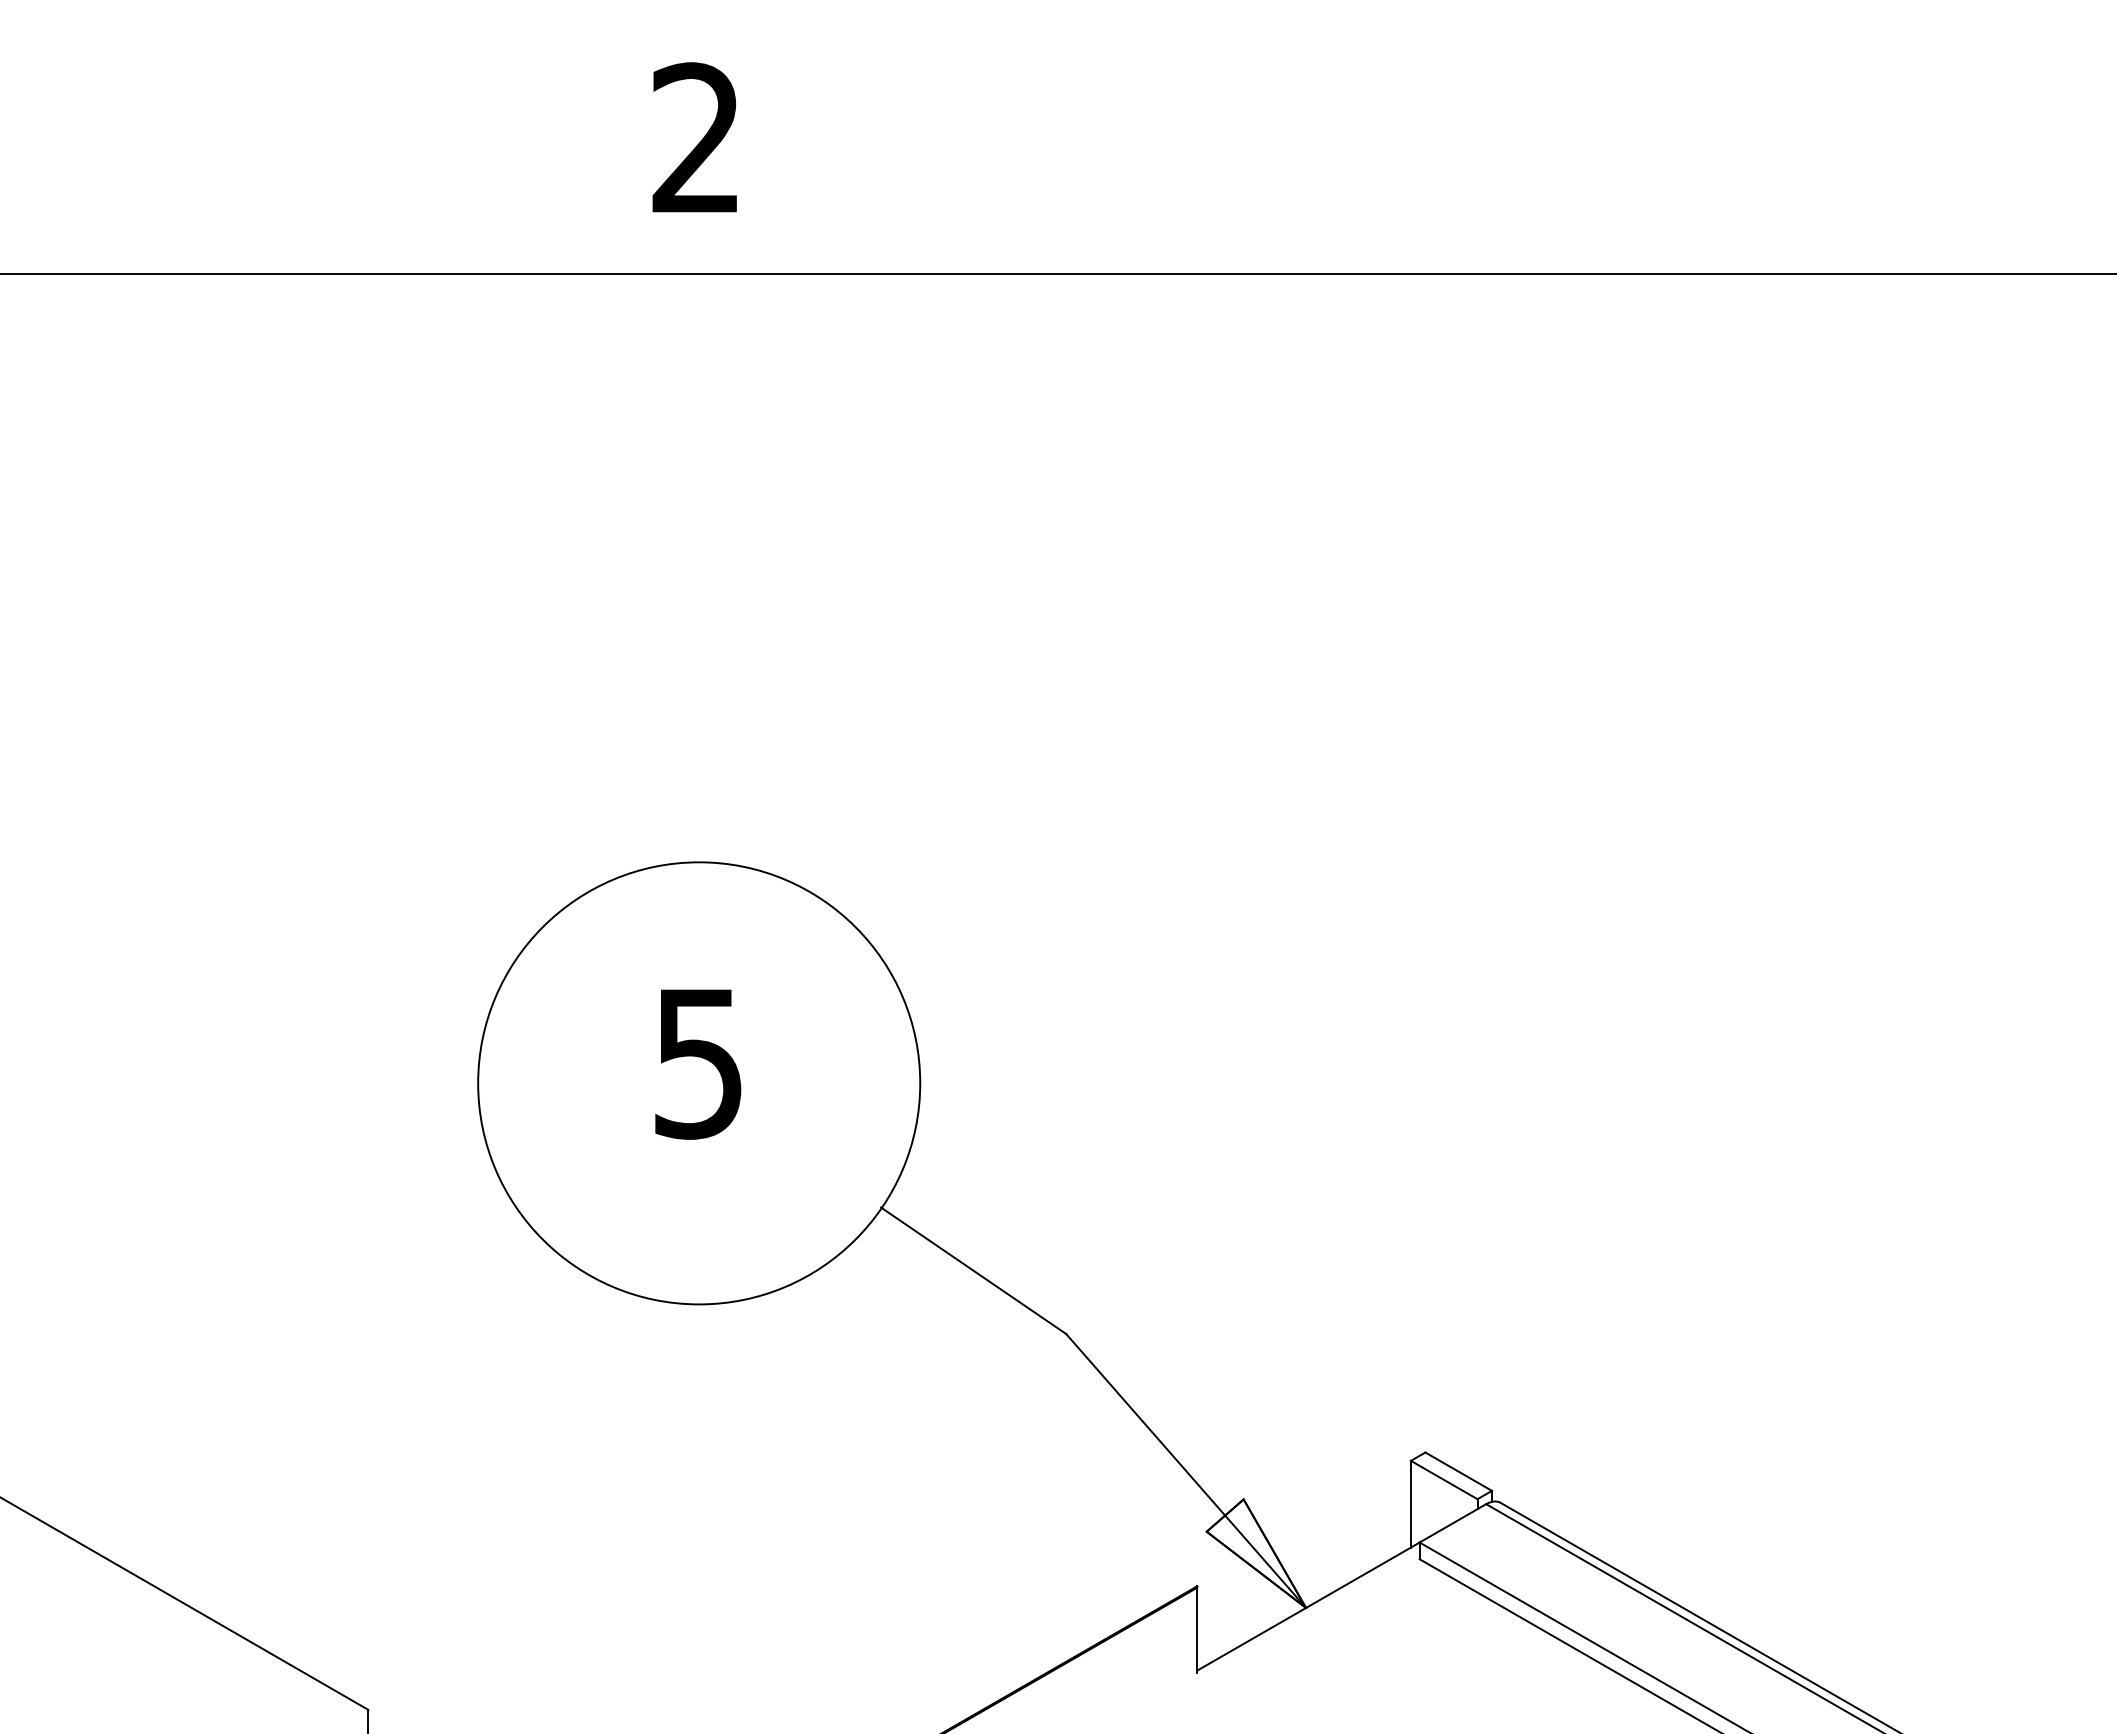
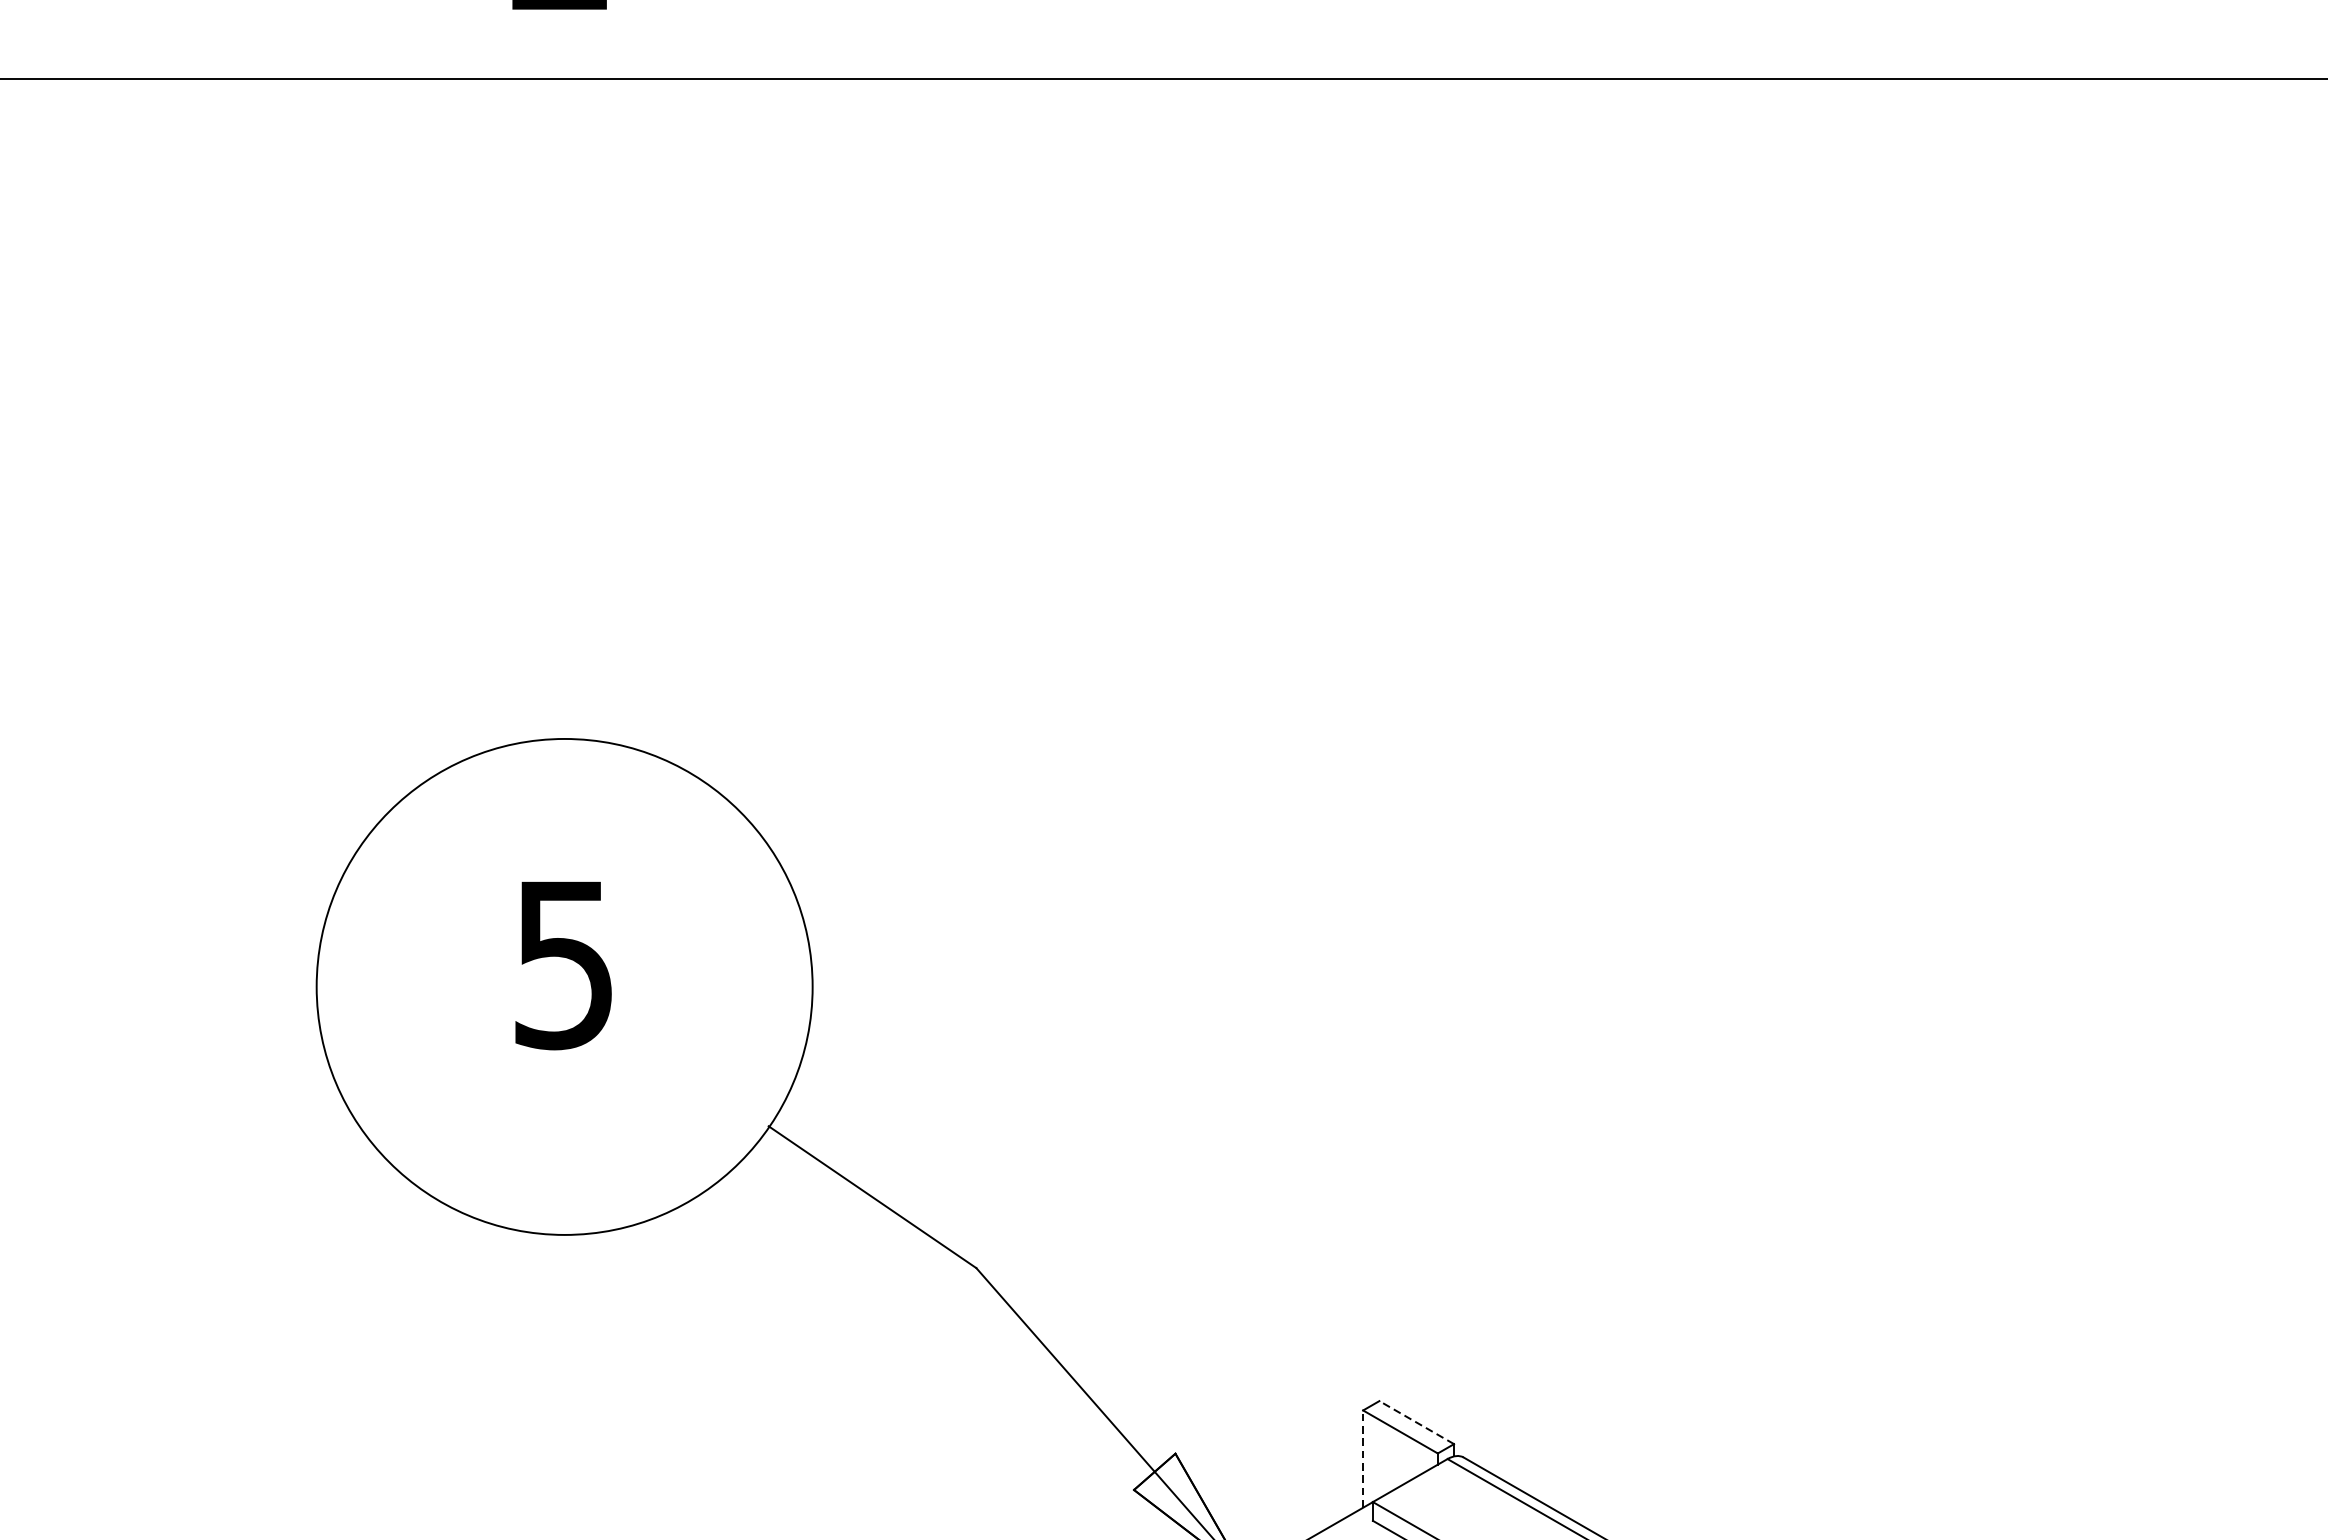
line: (1458, 1471) -> (1416, 1422), solid -> dashed
line: (1410, 1503) -> (1362, 1458), solid -> dashed

